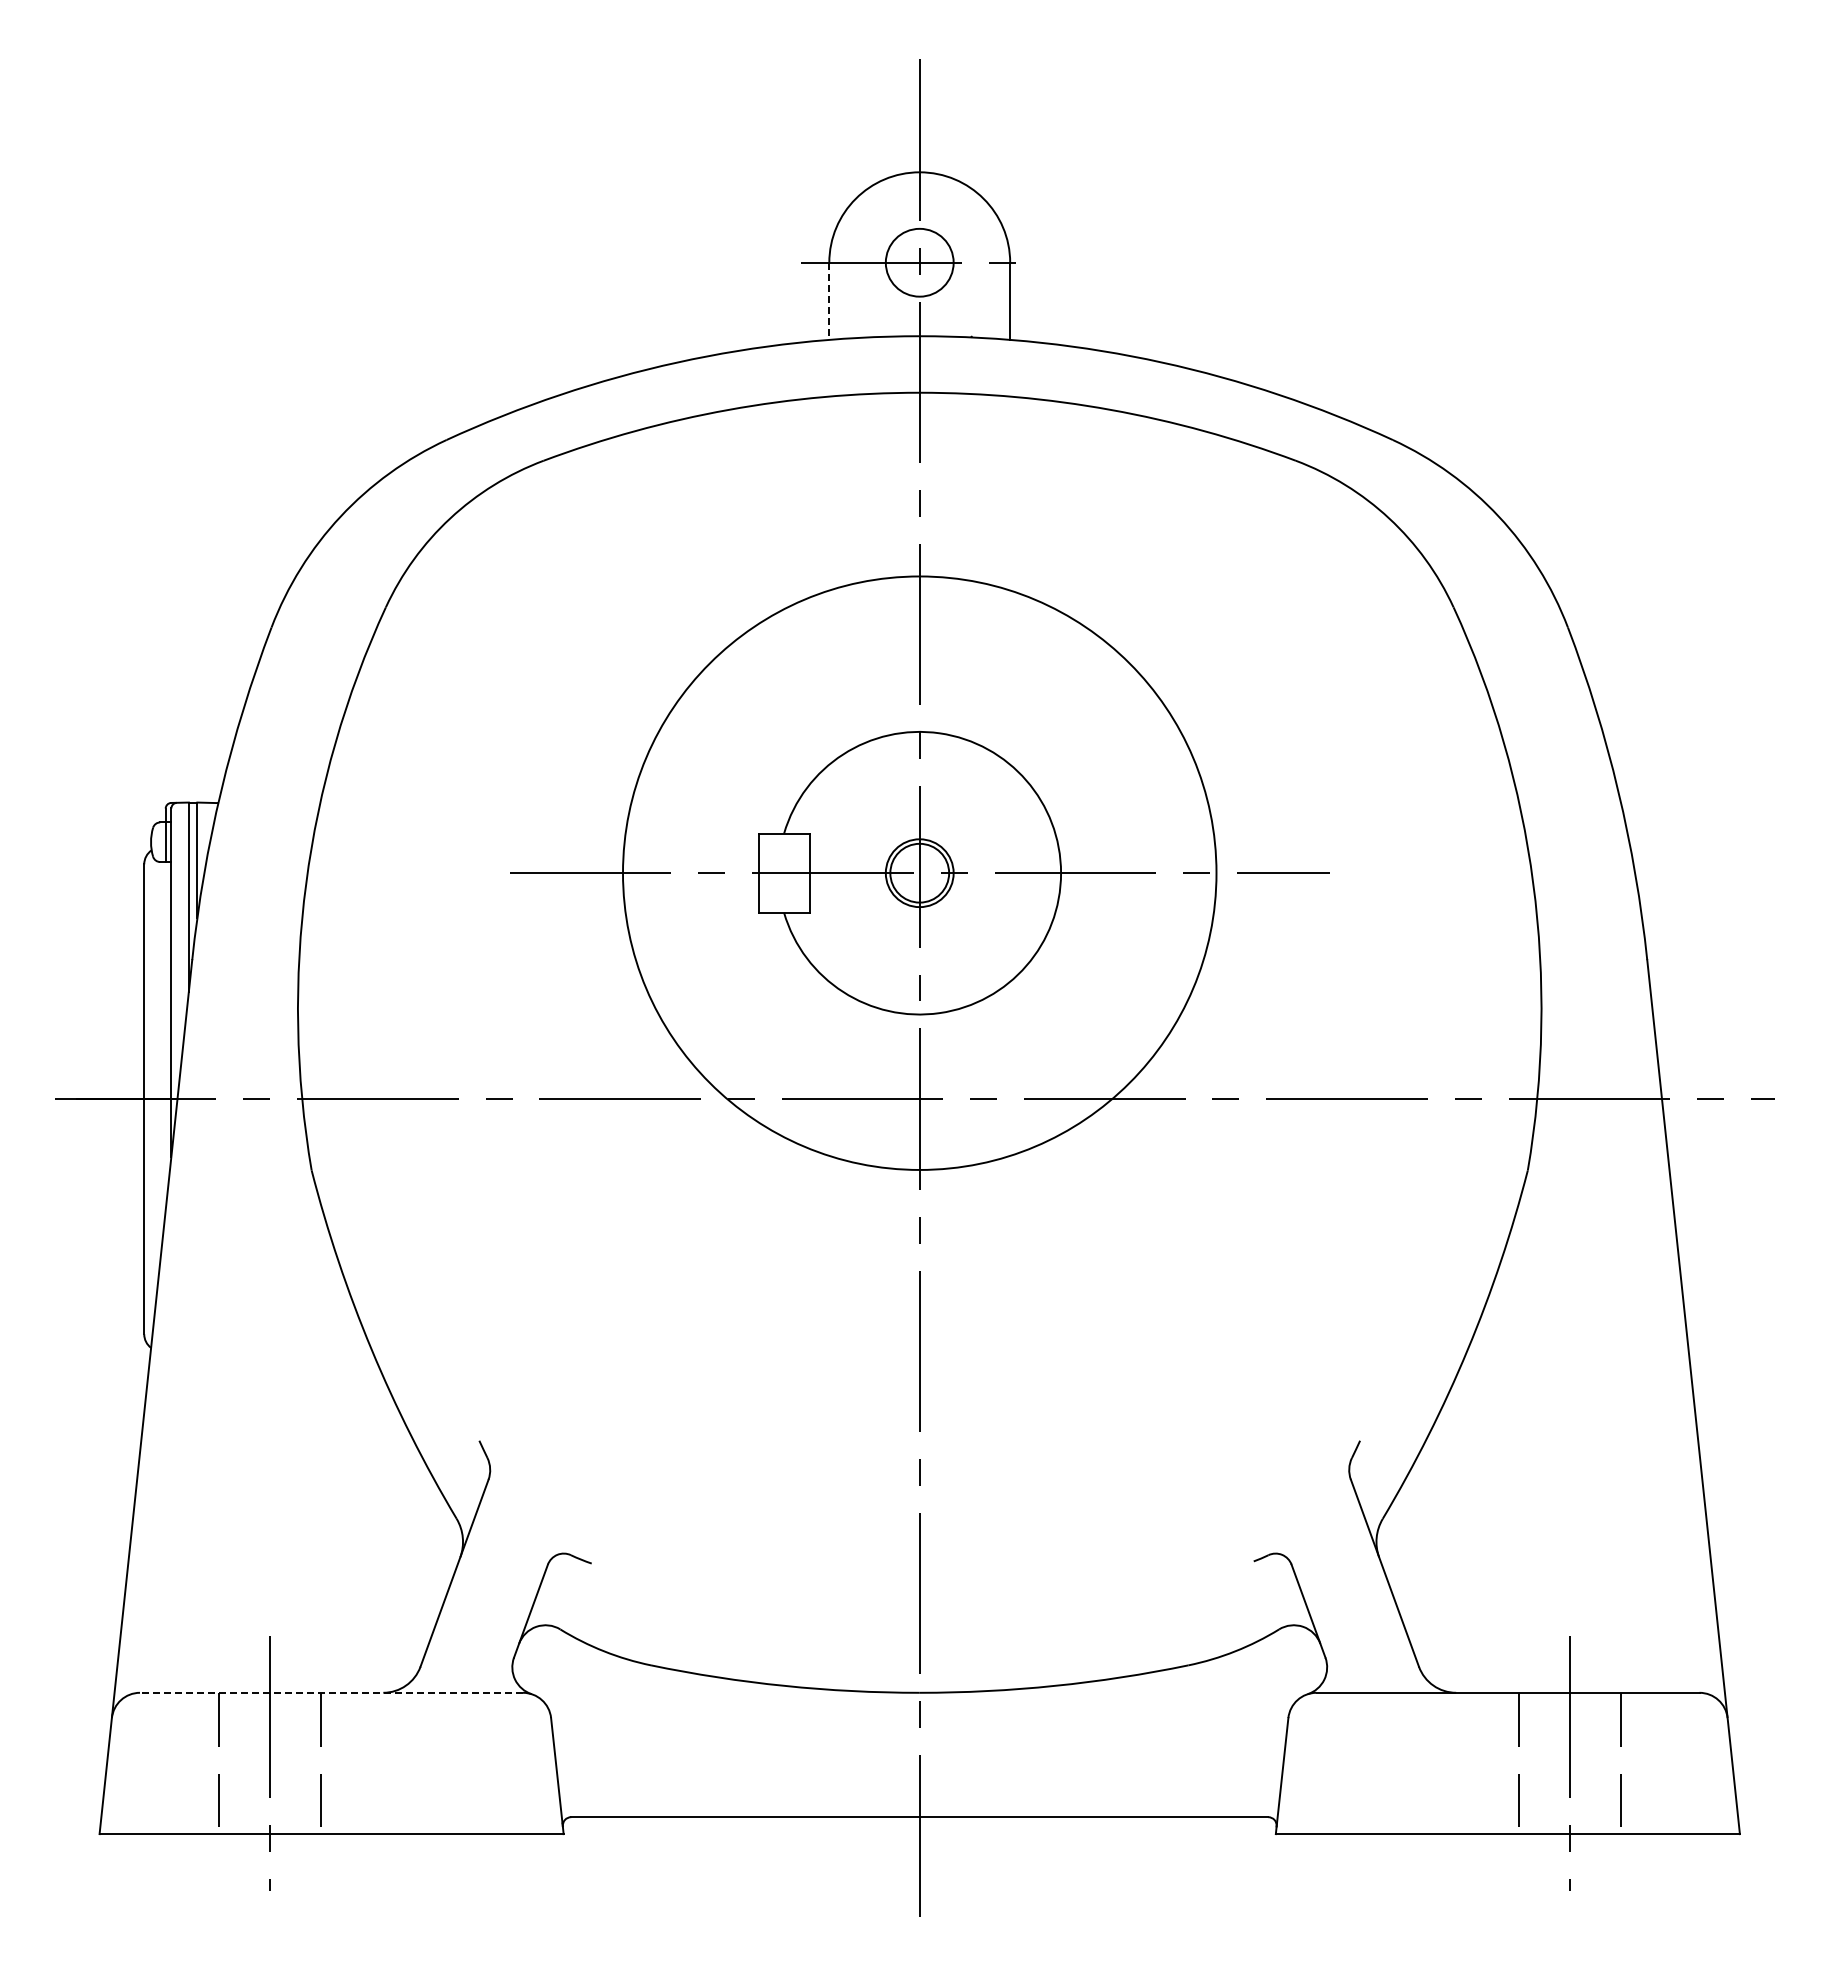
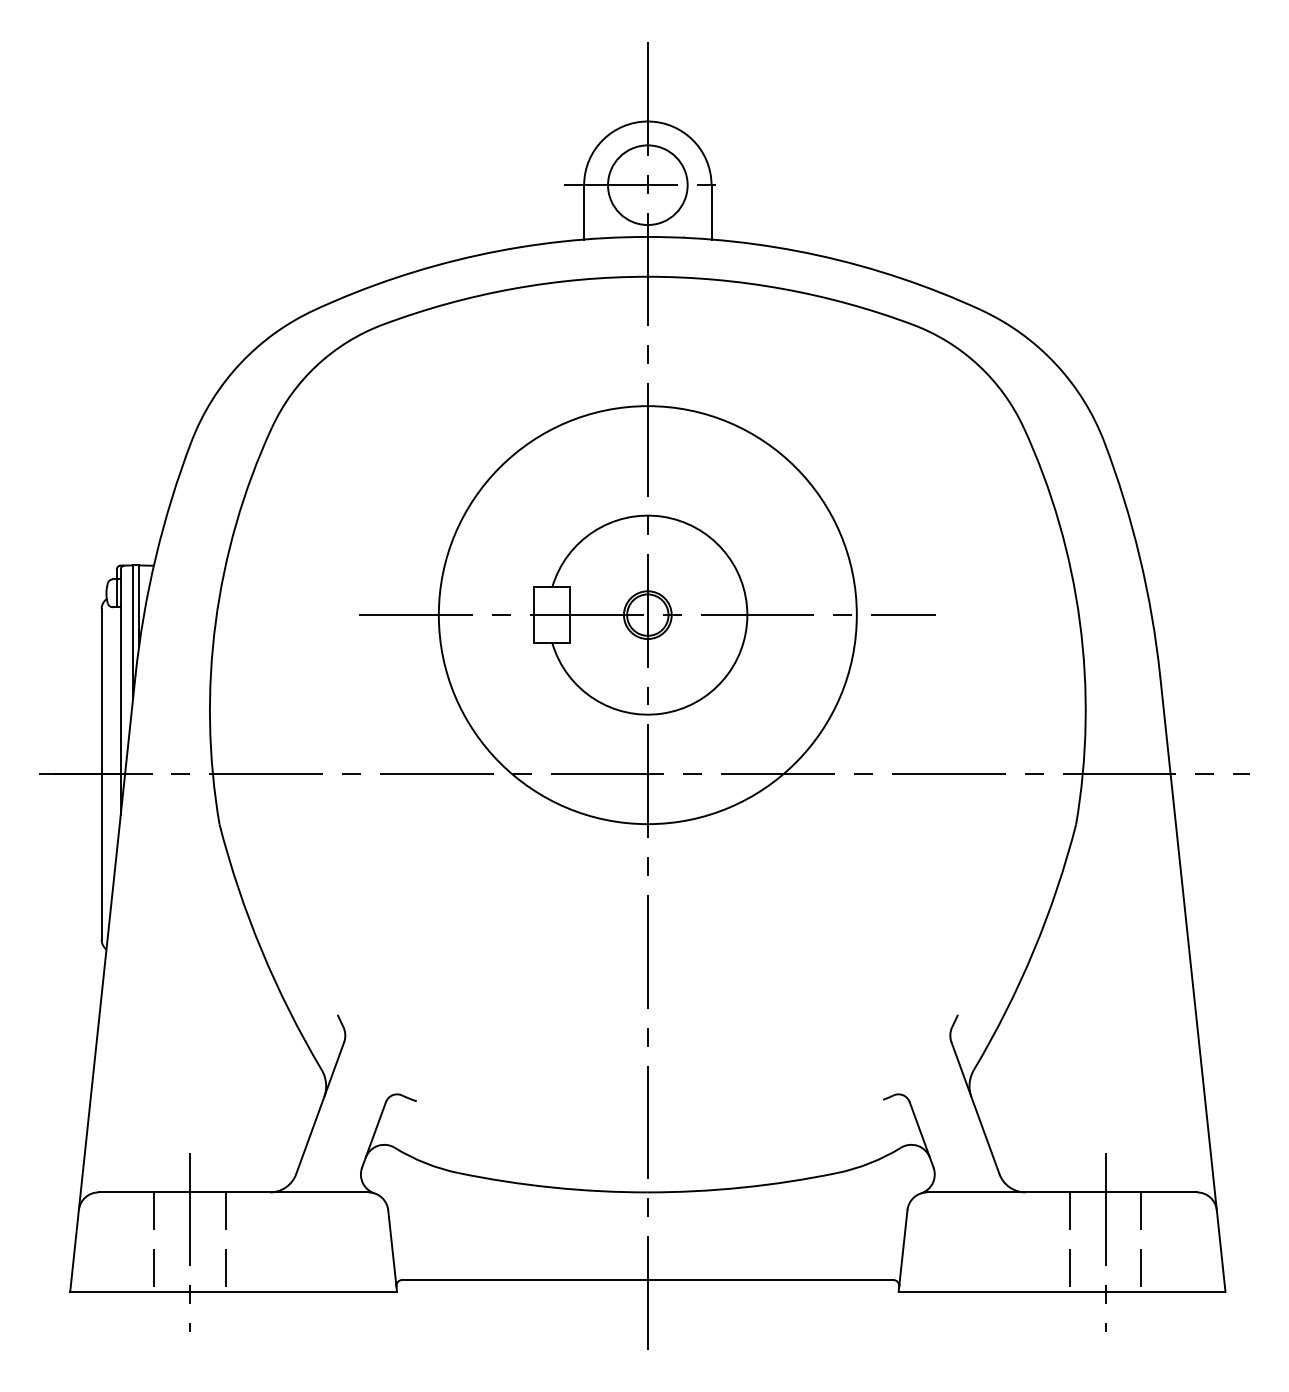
circle: (919, 262) -> (647, 185), size x1.67
line: (829, 301) -> (584, 212), dashed -> solid
line: (331, 1692) -> (233, 1192), dashed -> solid

